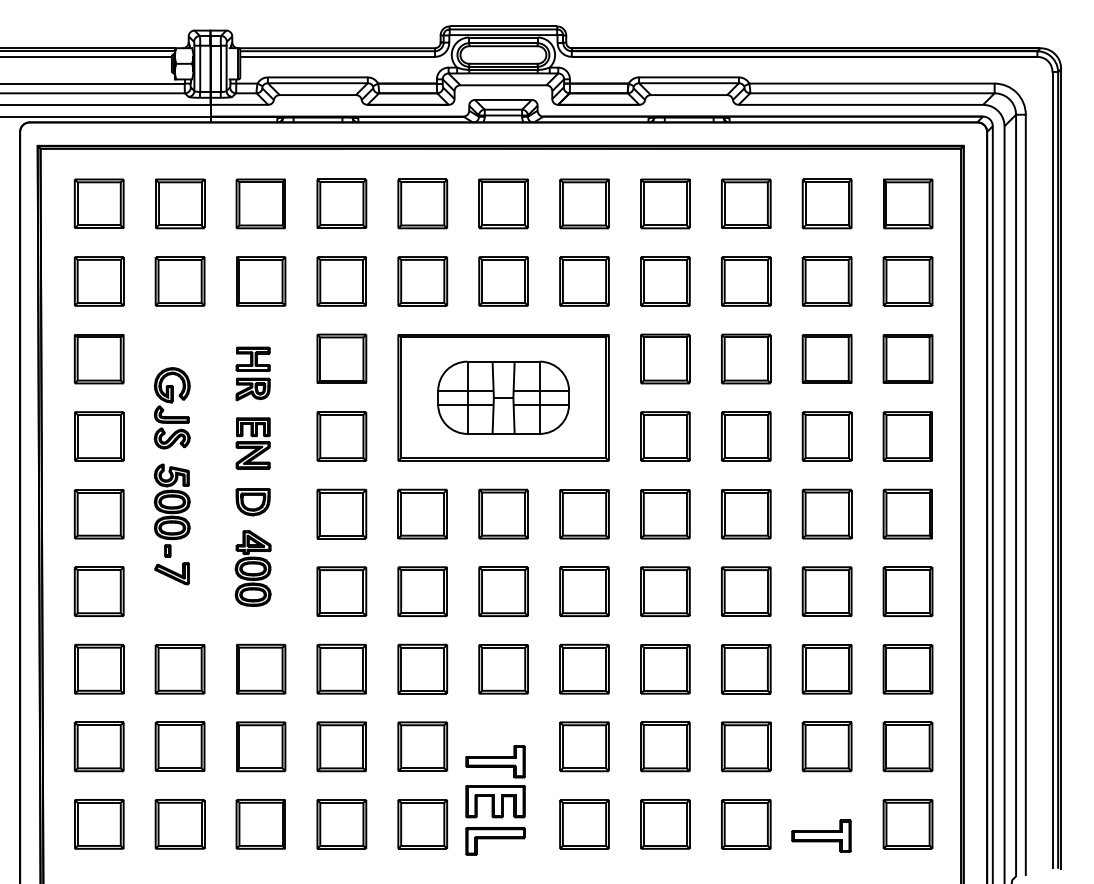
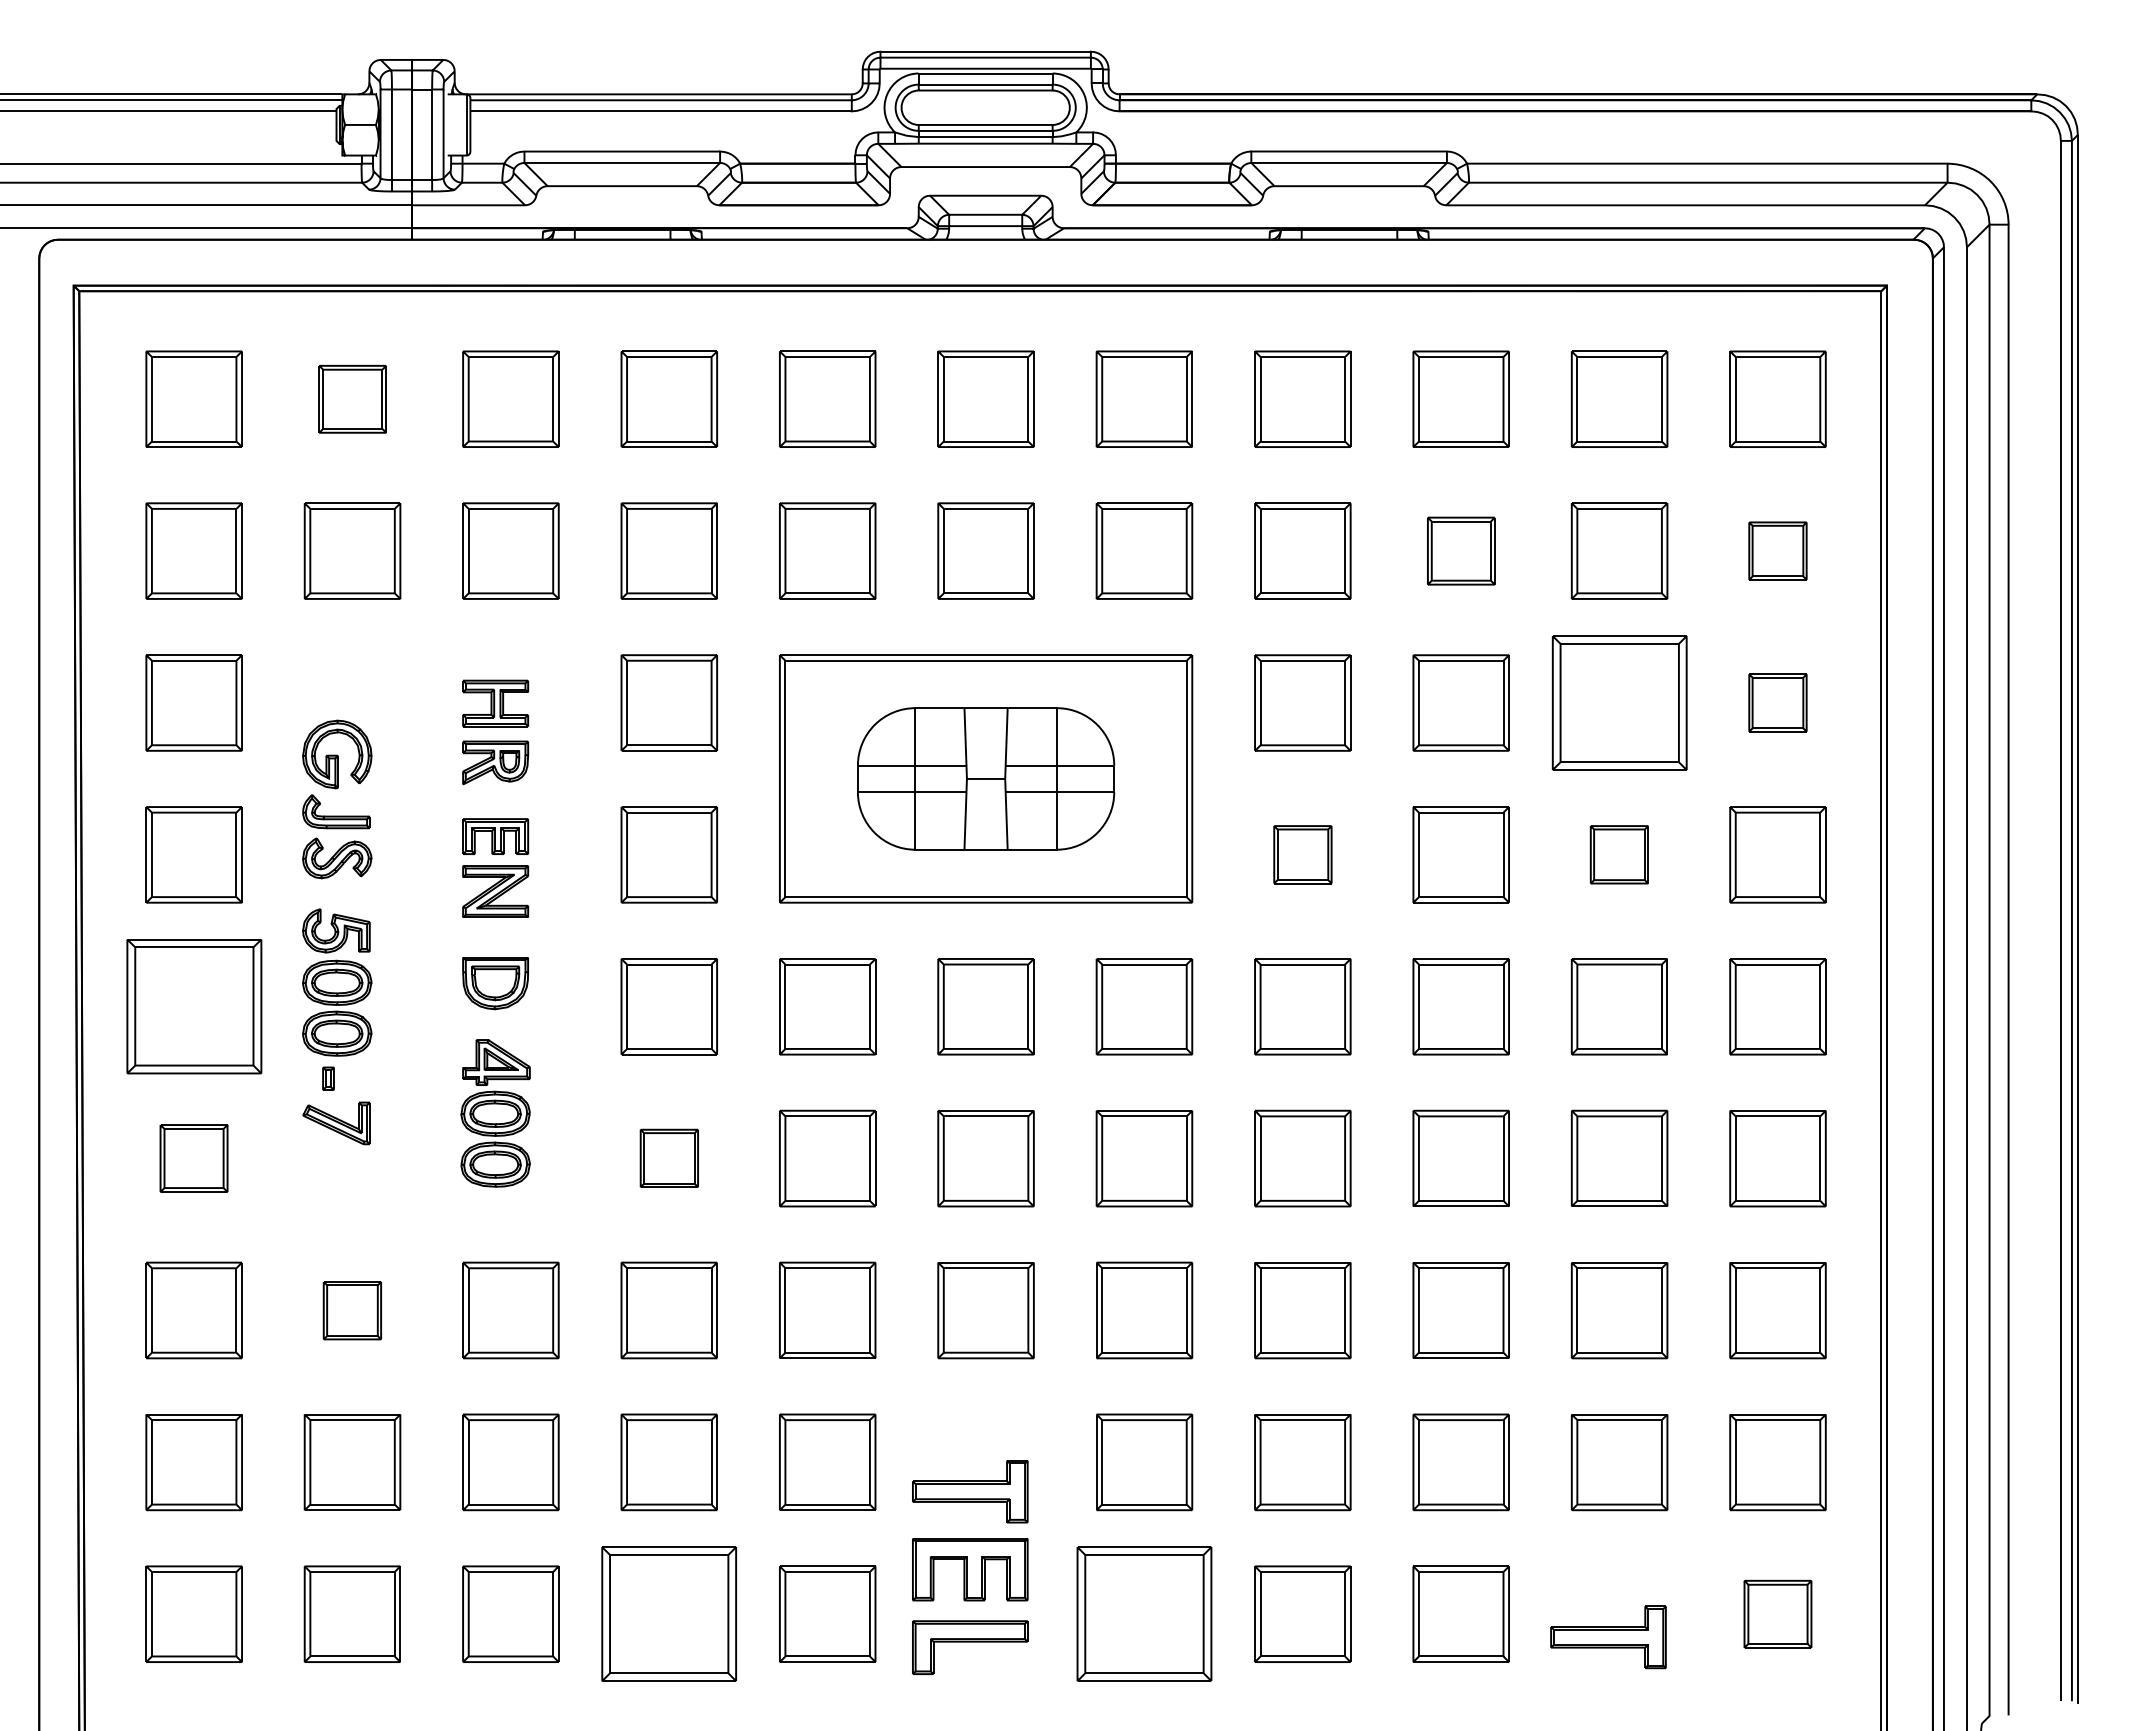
part: (180, 203) -> (353, 398), size x0.7
part: (746, 281) -> (1461, 551), size x0.7
part: (907, 281) -> (1776, 551), size x0.6
part: (826, 358) -> (1618, 701), size x1.4
part: (907, 358) -> (1776, 701), size x0.6
part: (665, 436) -> (1303, 854), size x0.6
part: (826, 436) -> (1618, 854), size x0.6
part: (98, 514) -> (192, 1007), size x1.4
part: (98, 591) -> (192, 1158), size x0.7
part: (341, 591) -> (668, 1158), size x0.6
part: (179, 669) -> (351, 1310), size x0.6
part: (341, 824) -> (668, 1614), size x1.4
part: (584, 824) -> (1144, 1614), size x1.4
part: (907, 824) -> (1776, 1614), size x0.7

